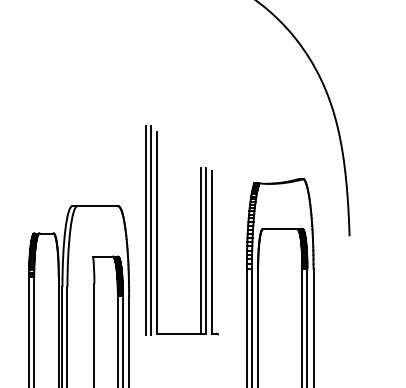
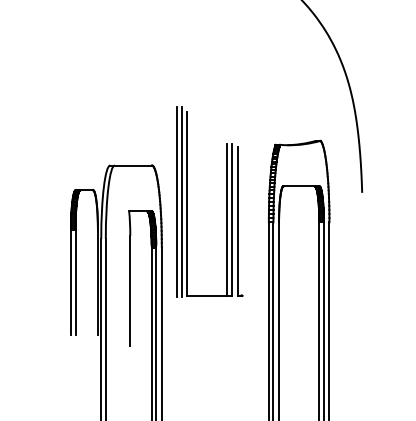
part: (200, 230) -> (226, 201), moved

